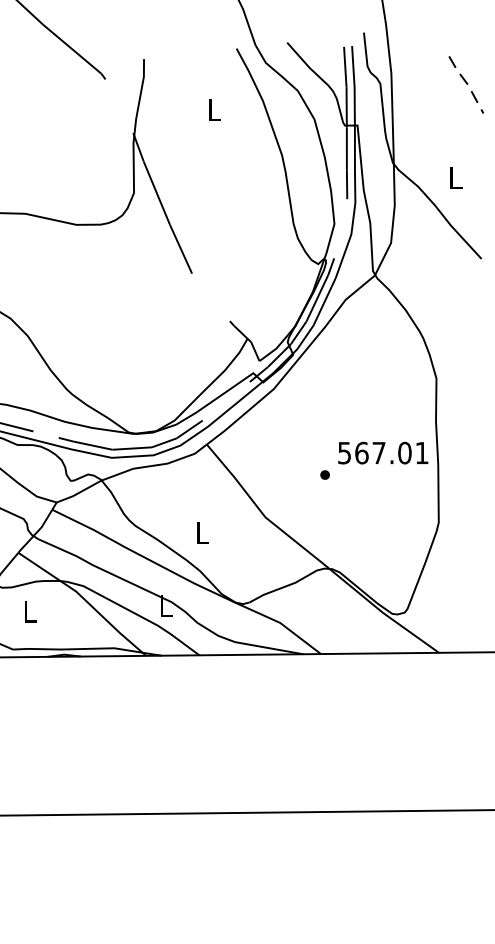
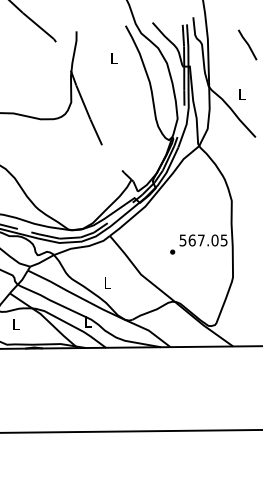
line: (467, 83) -> (248, 44), dashed -> solid
text: (420, 453) -> (223, 240), 567.01 -> 567.05

